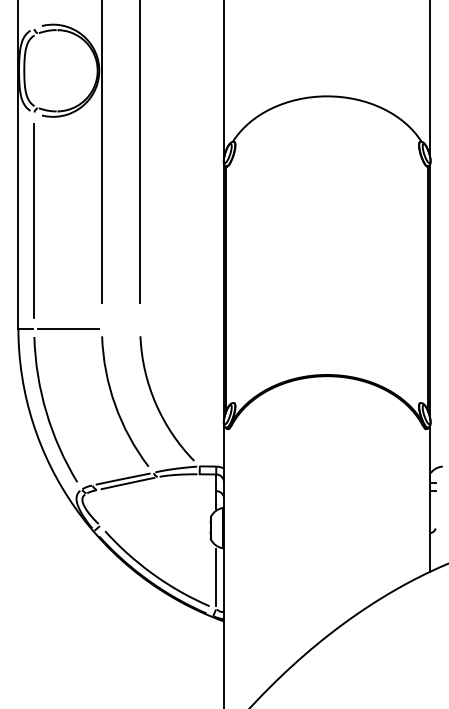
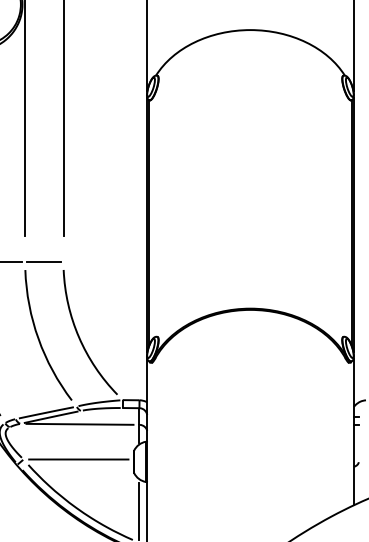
line: (120, 328) -> (43, 262), added
line: (156, 490) -> (79, 424), added
line: (155, 525) -> (78, 459), added

